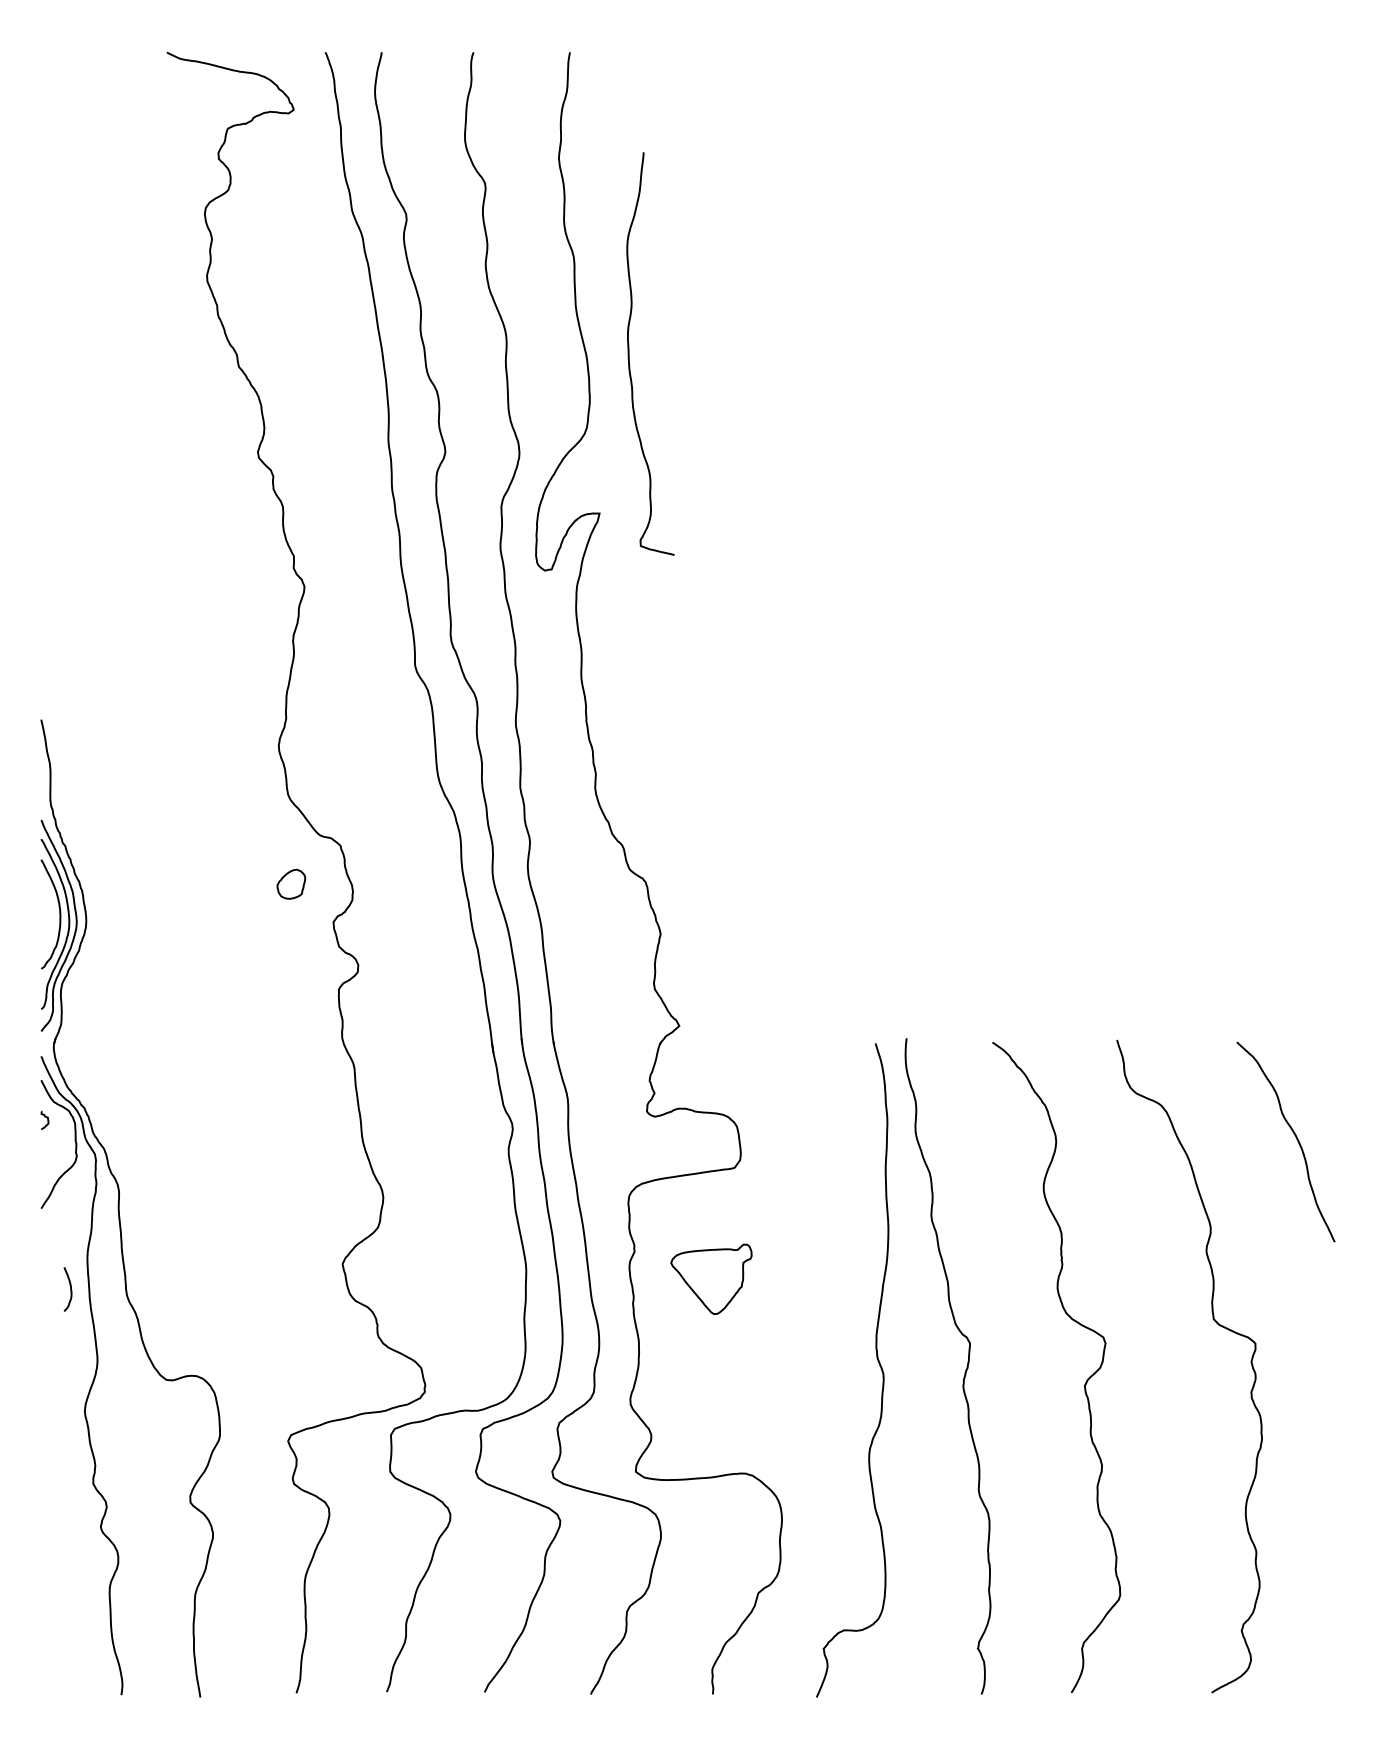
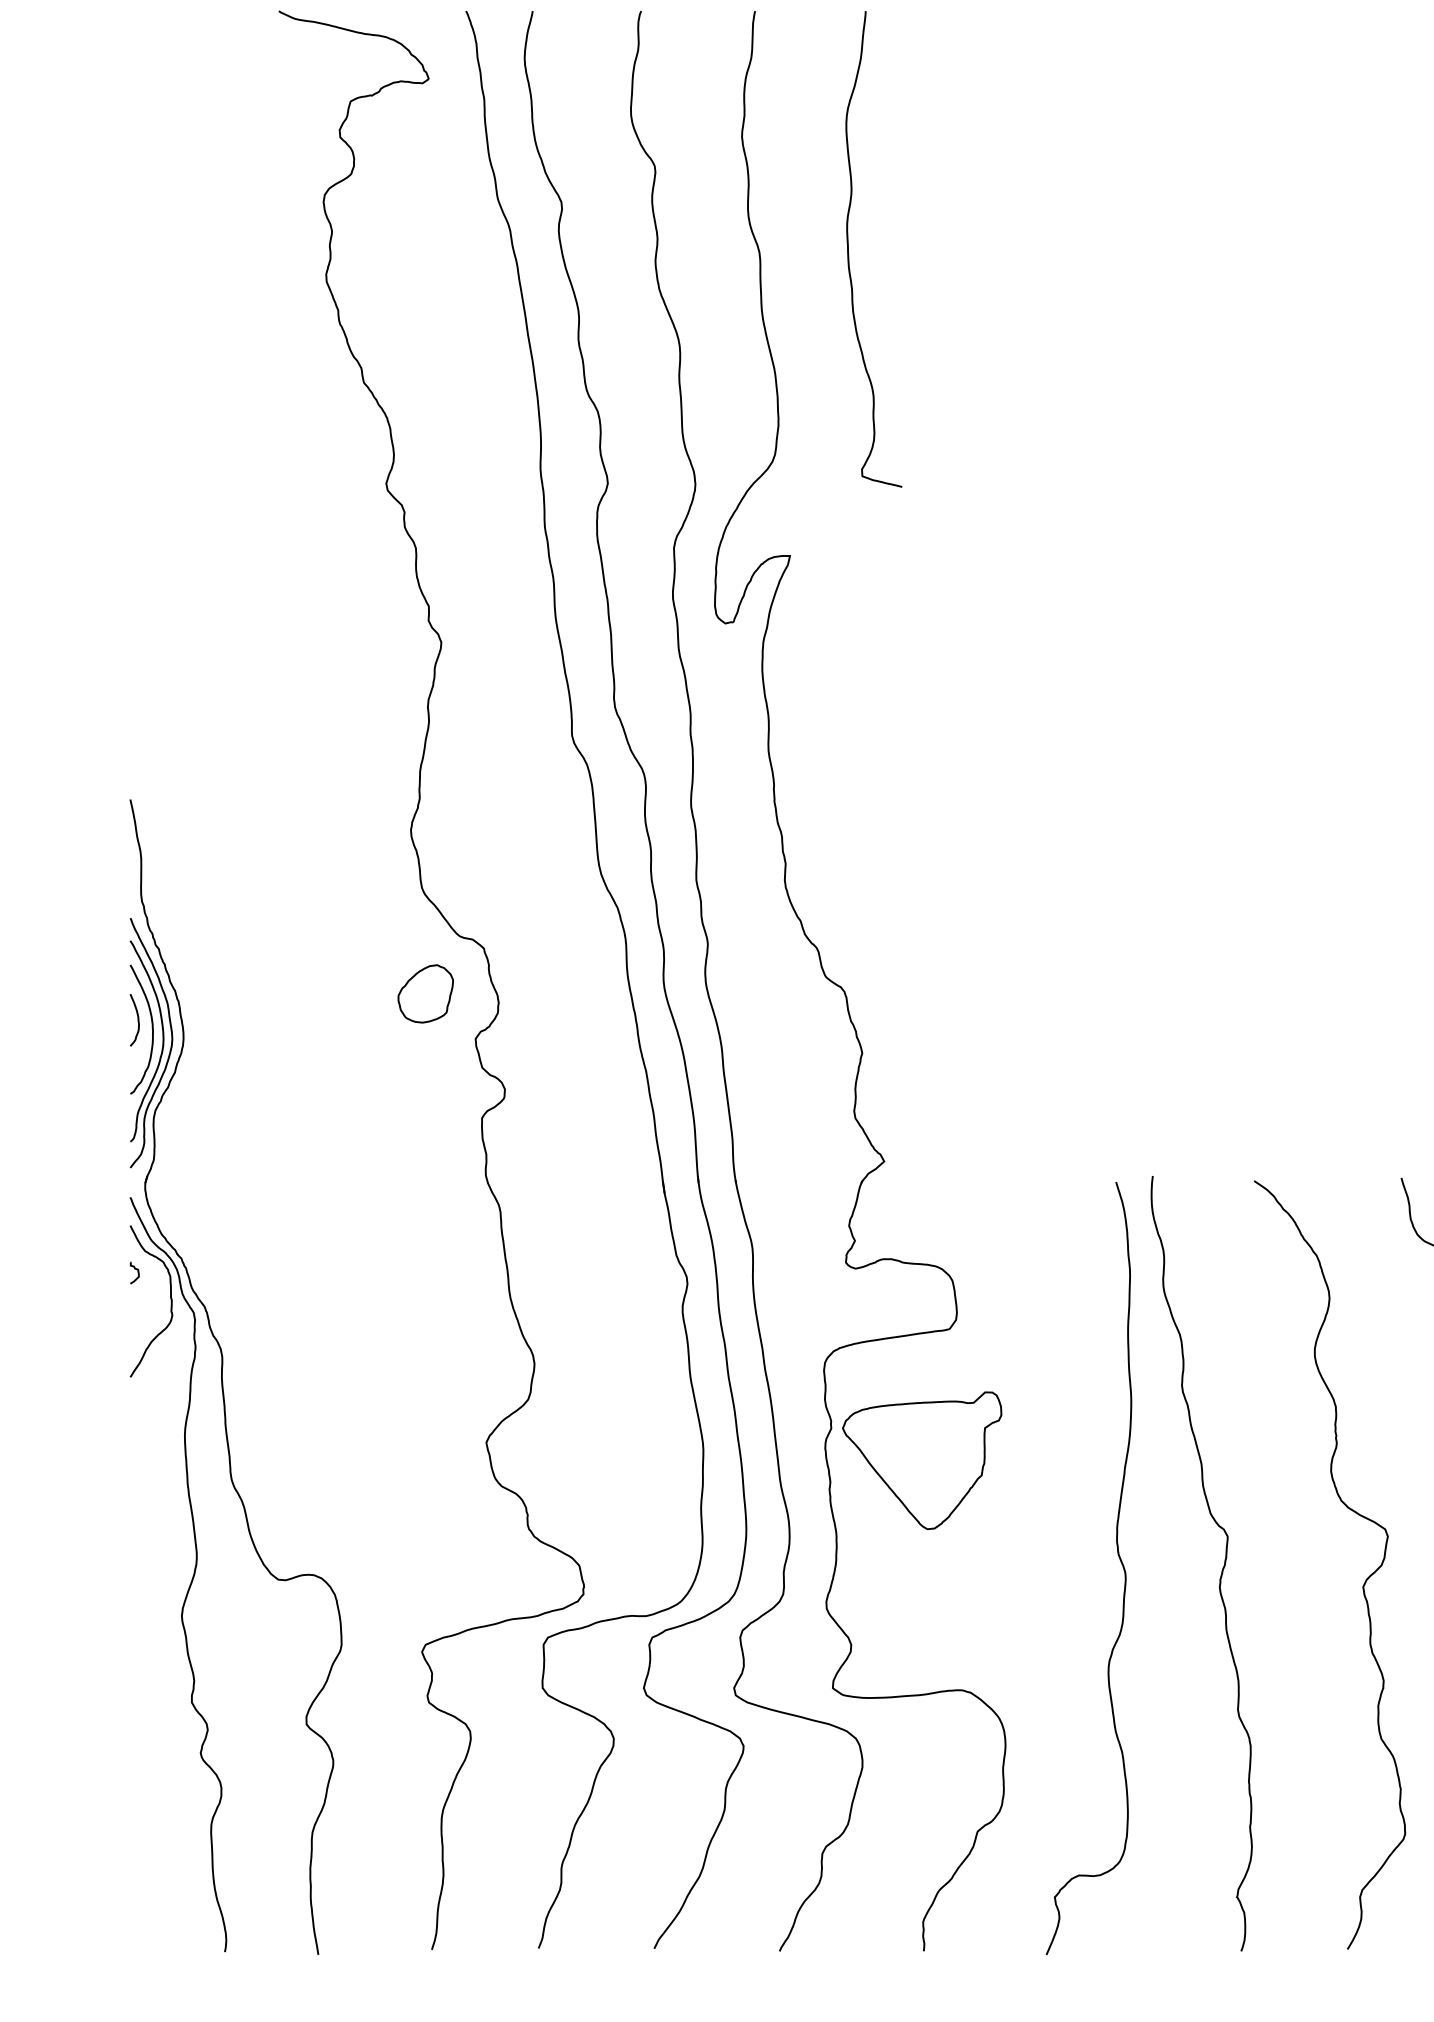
curve: (629, 353) -> (848, 248), moved
part: (291, 884) -> (426, 994), size x1.67
part: (711, 1279) -> (922, 1460), size x1.67
curve: (70, 1289) -> (137, 1020), moved

